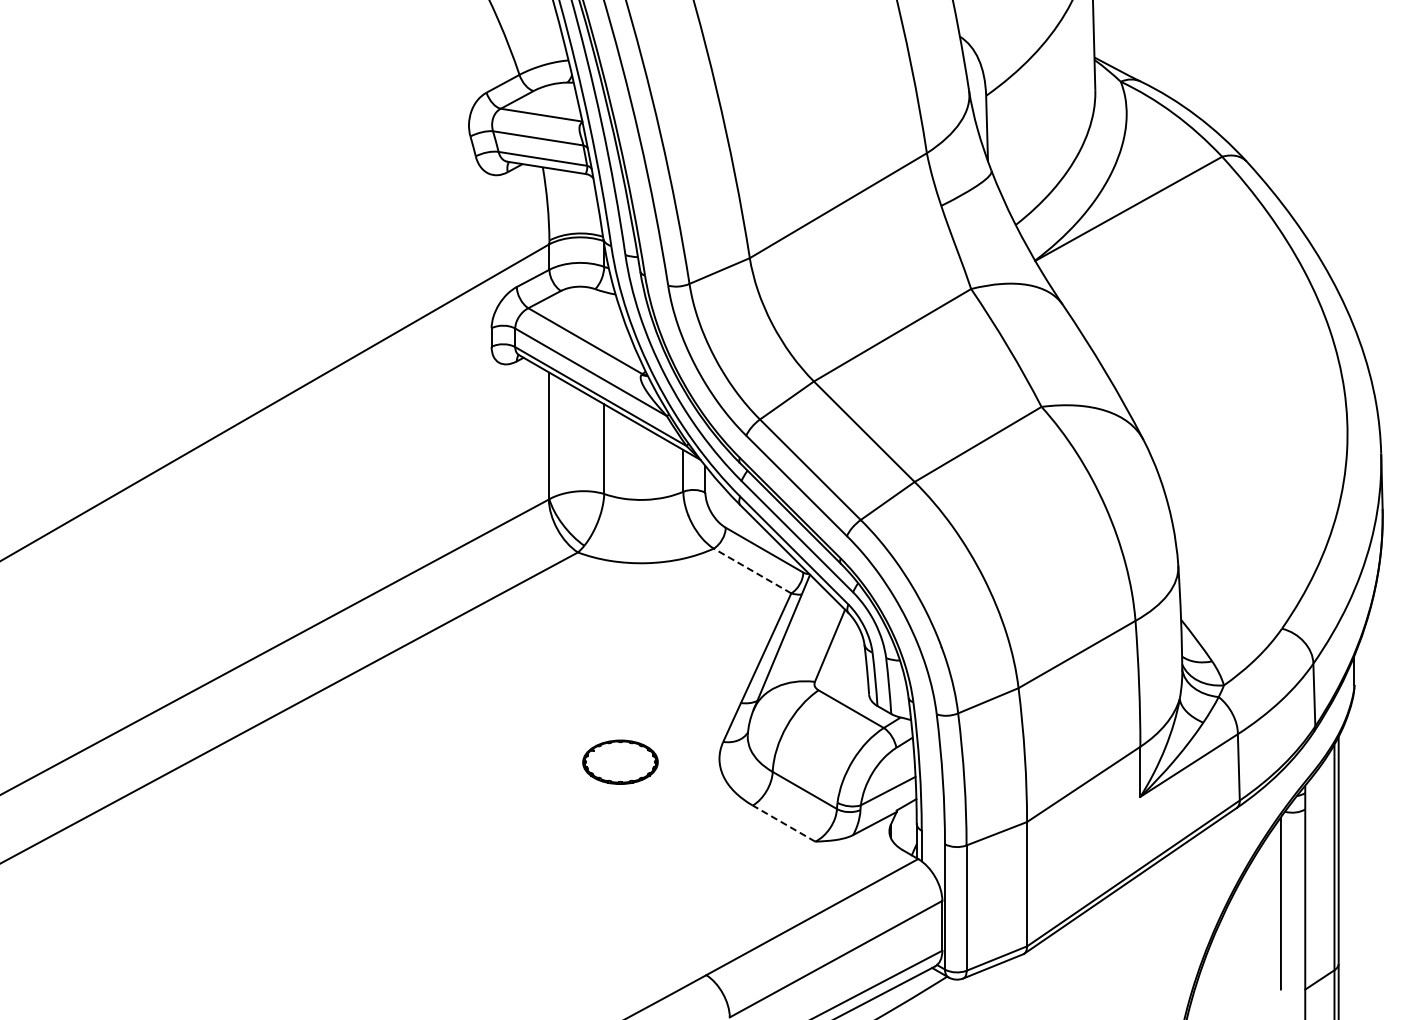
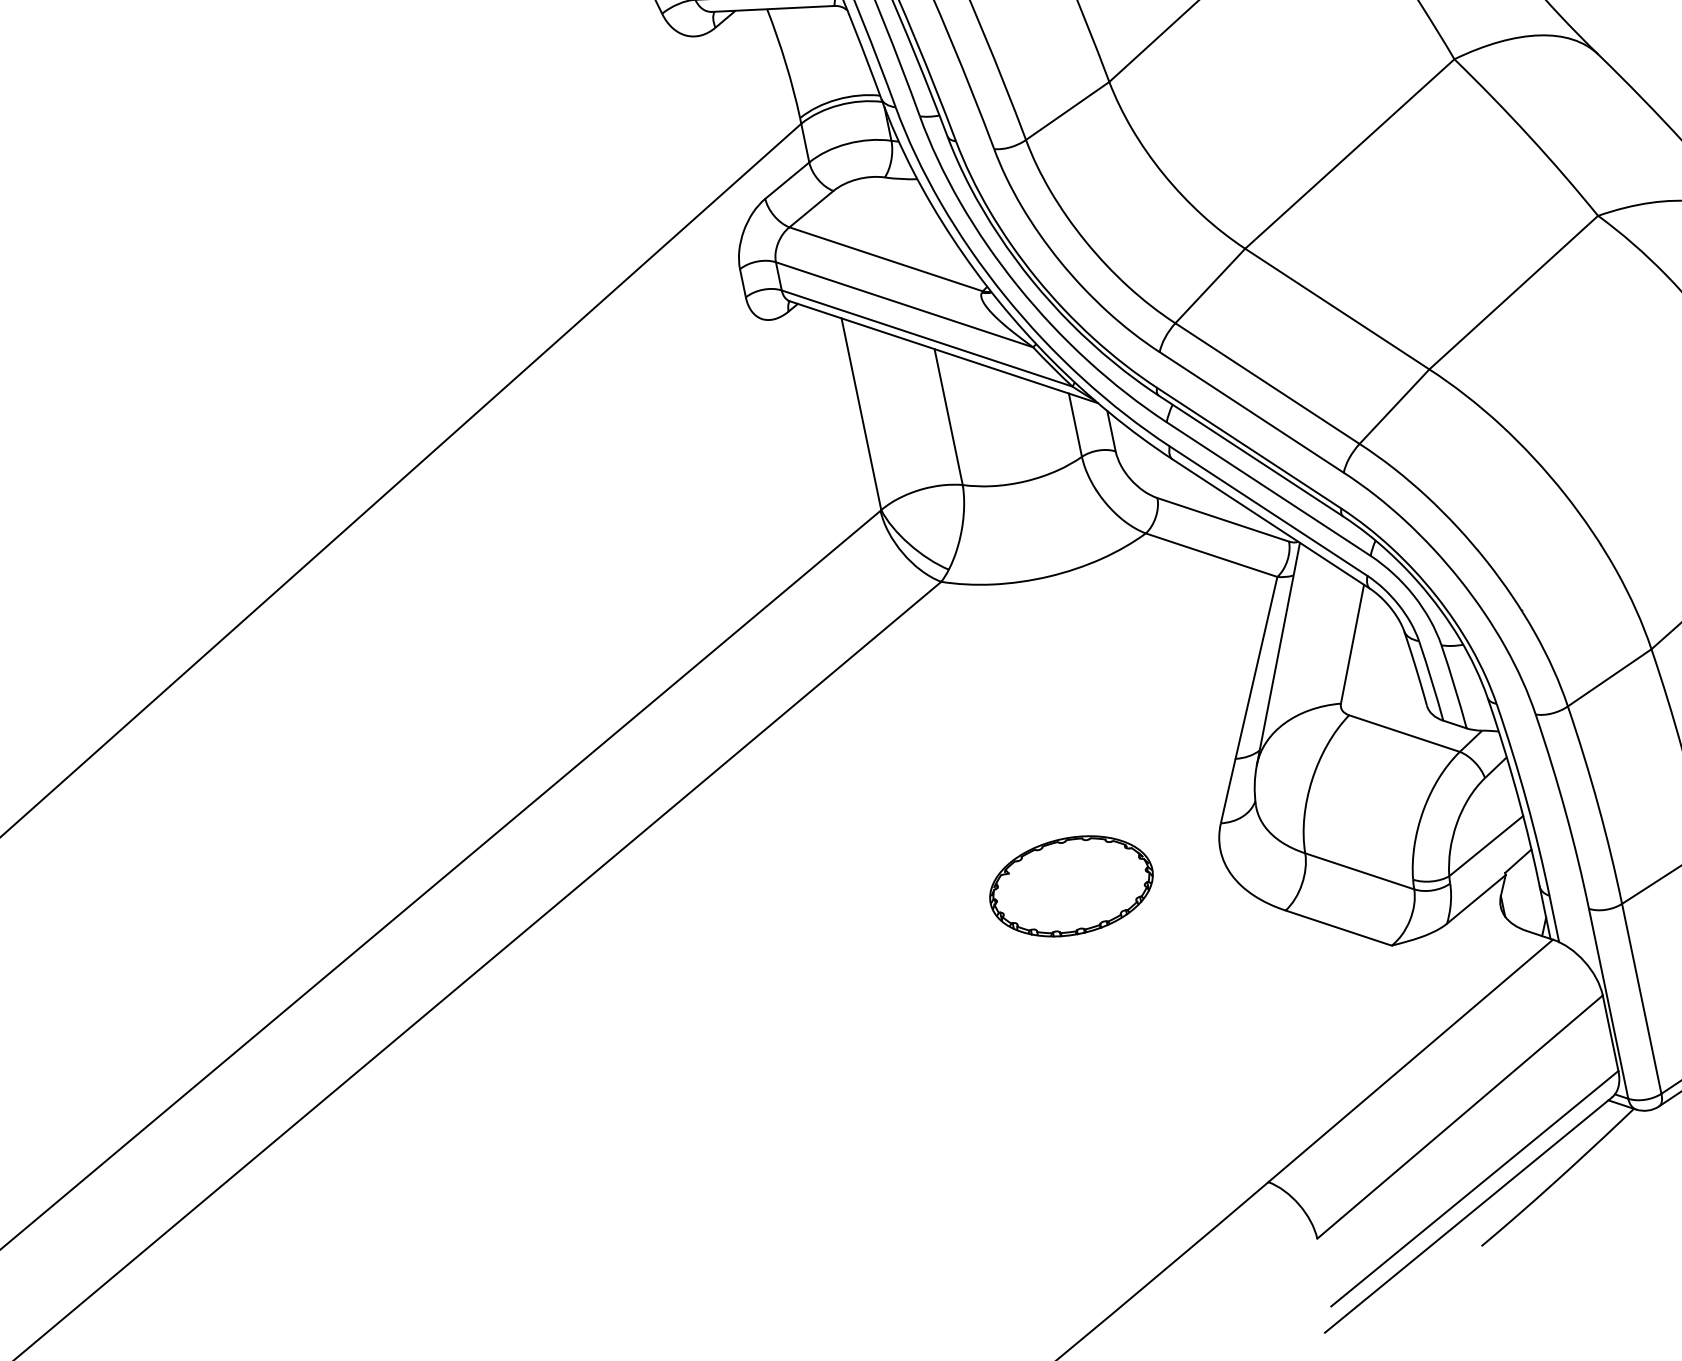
line: (752, 571) -> (1211, 555), dashed -> solid
part: (620, 762) -> (1071, 886), size x1.43
line: (783, 823) -> (1337, 928), dashed -> solid

